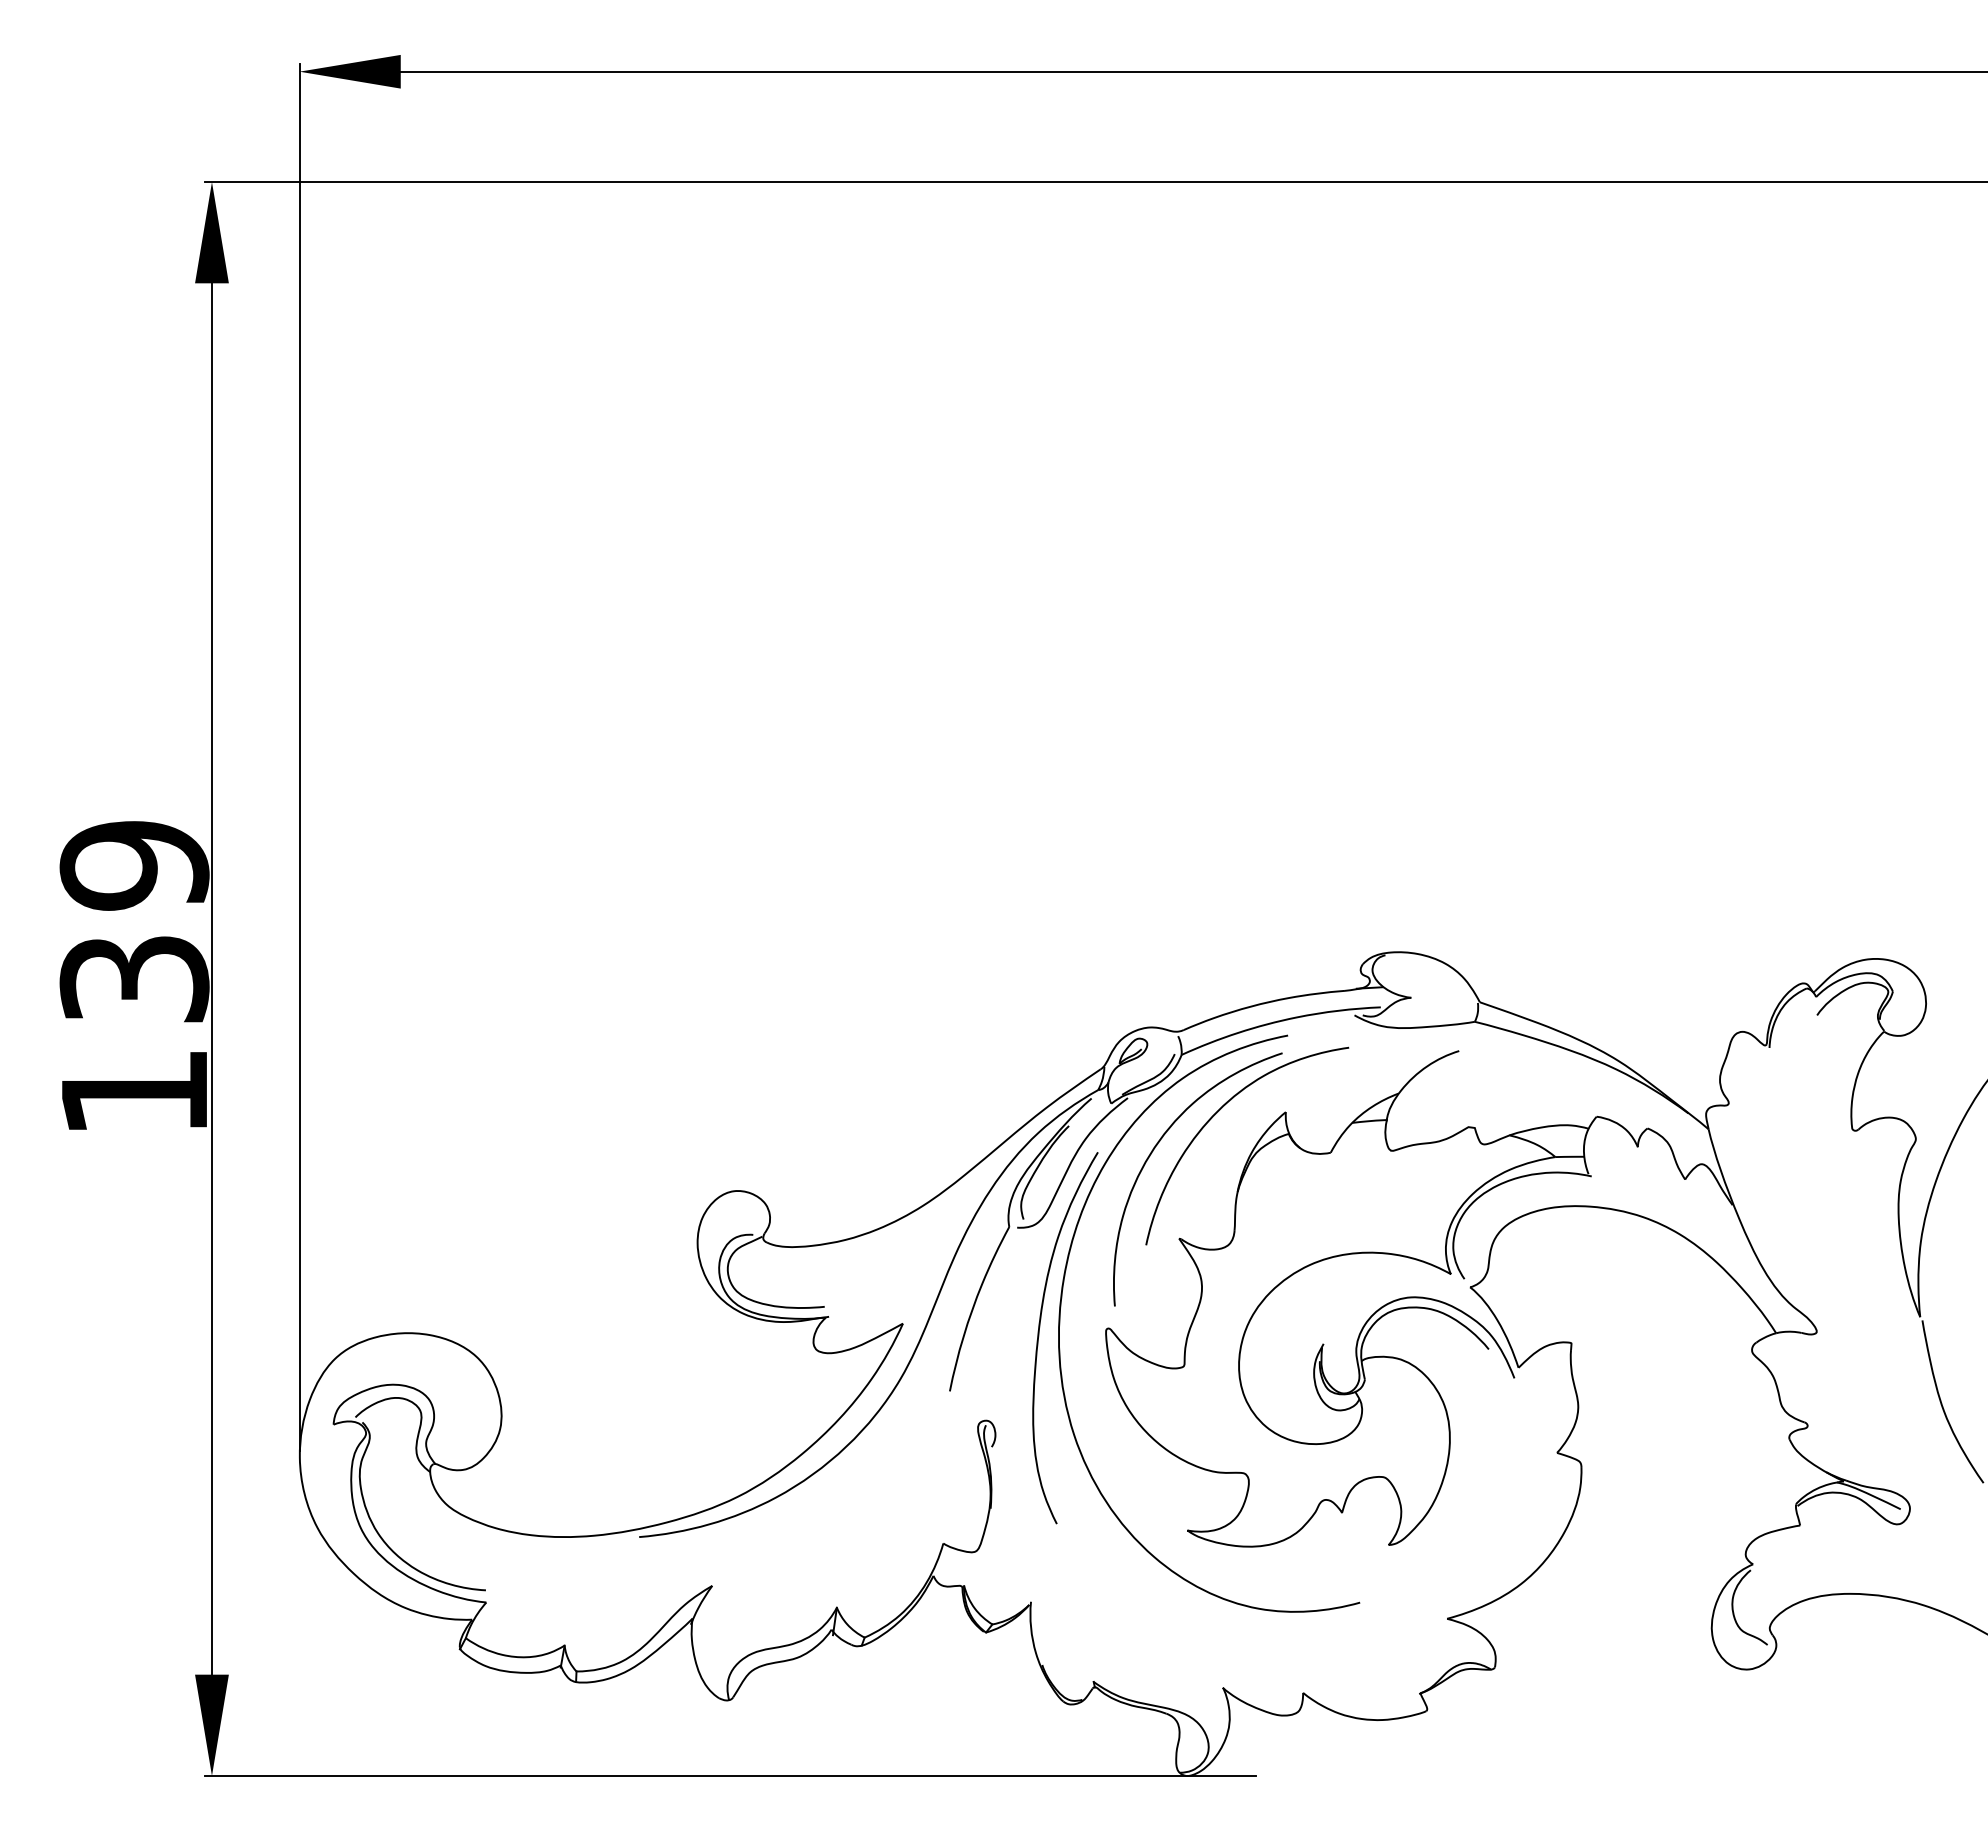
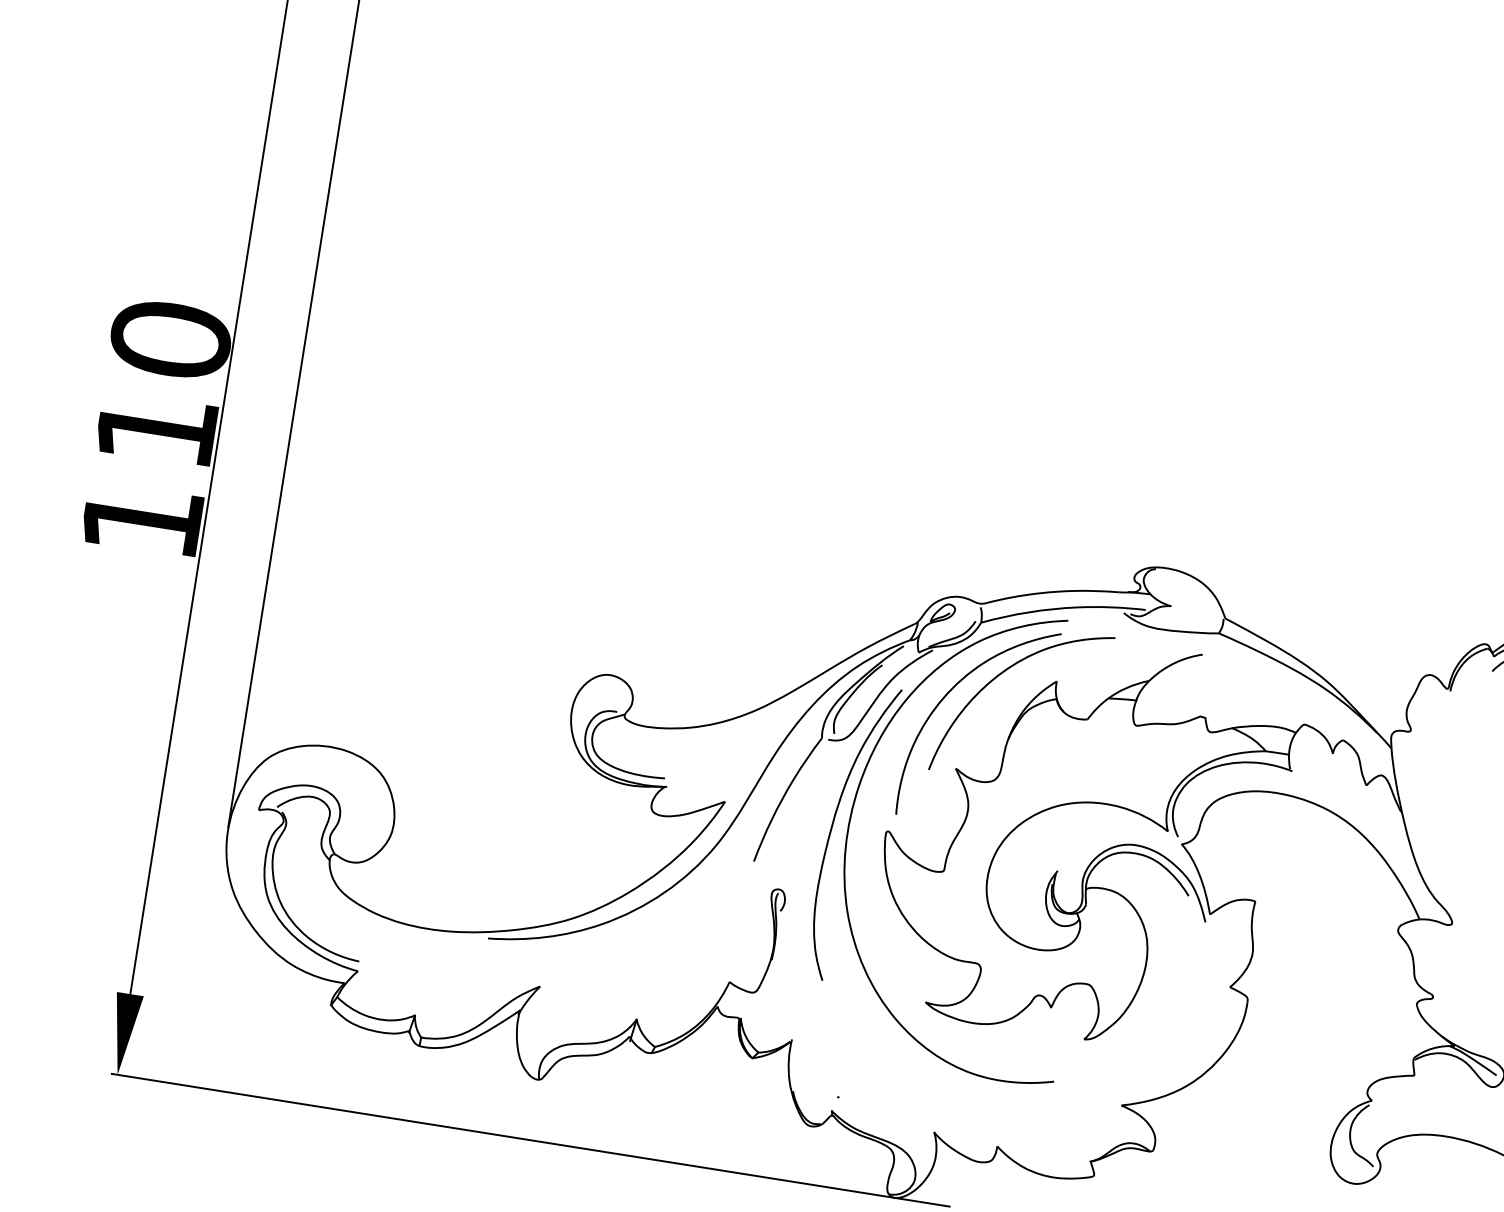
text: (134, 921) -> (163, 384), 139 -> 110

